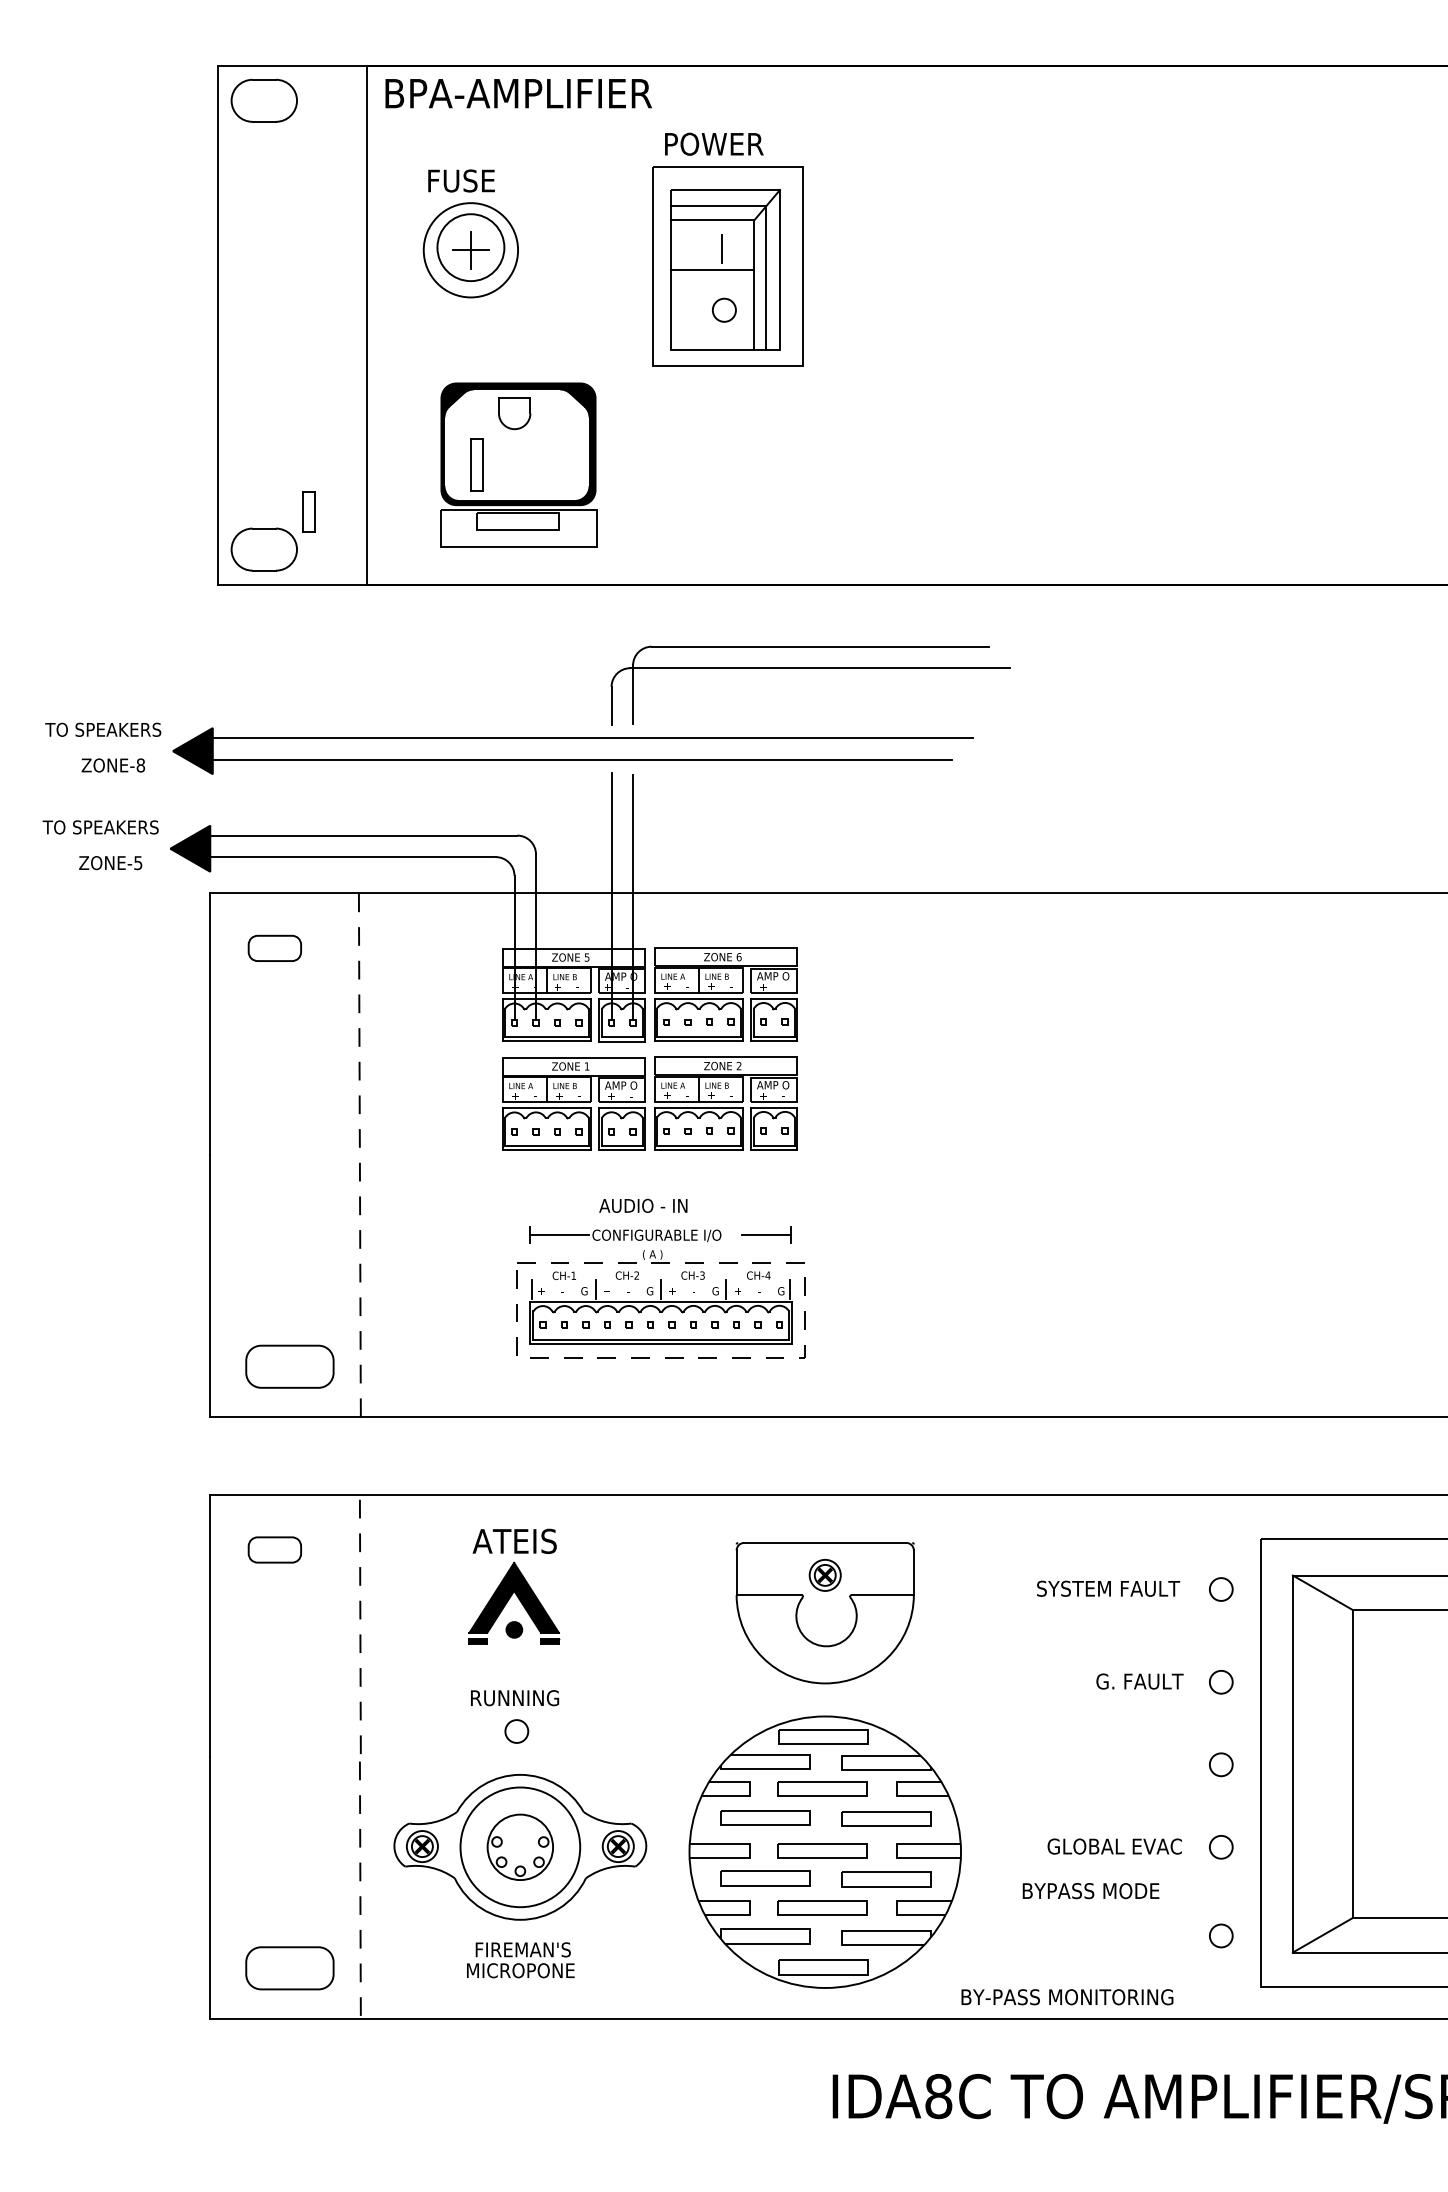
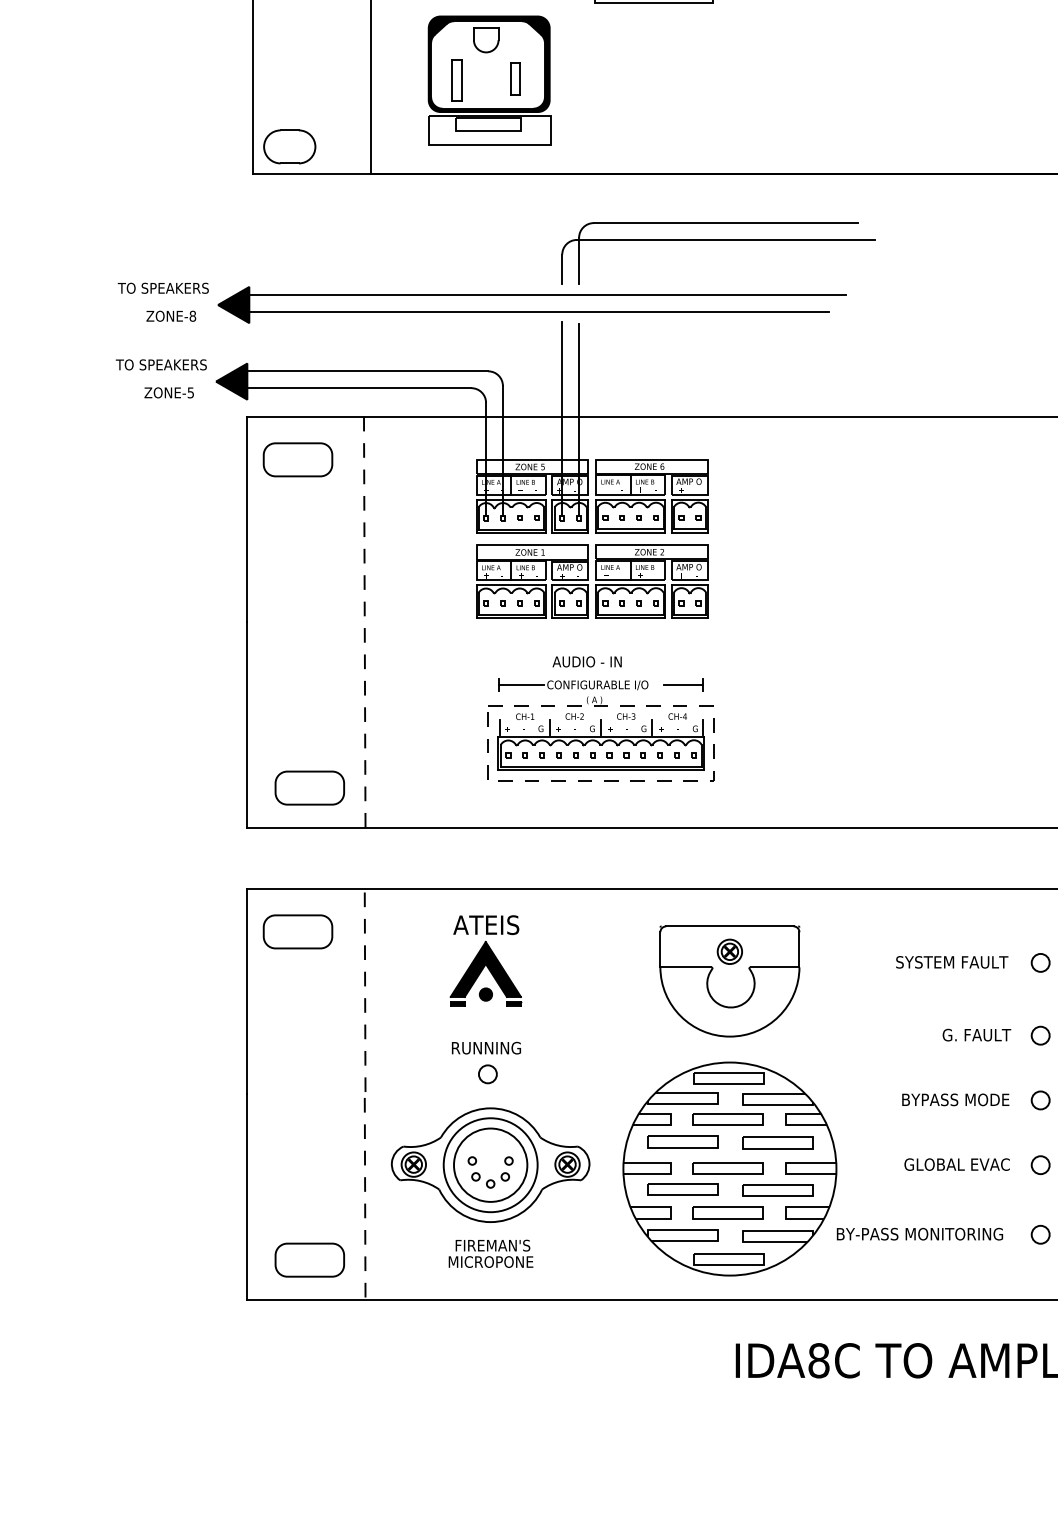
part: (308, 511) -> (515, 78), moved
part: (274, 948) -> (297, 459), size x1.67
part: (274, 1549) -> (297, 931), size x1.67
circle: (520, 1847) -> (490, 1165), size x1.43
text: (1090, 1891) -> (955, 1100), moved
text: (1067, 1997) -> (920, 1234), moved

